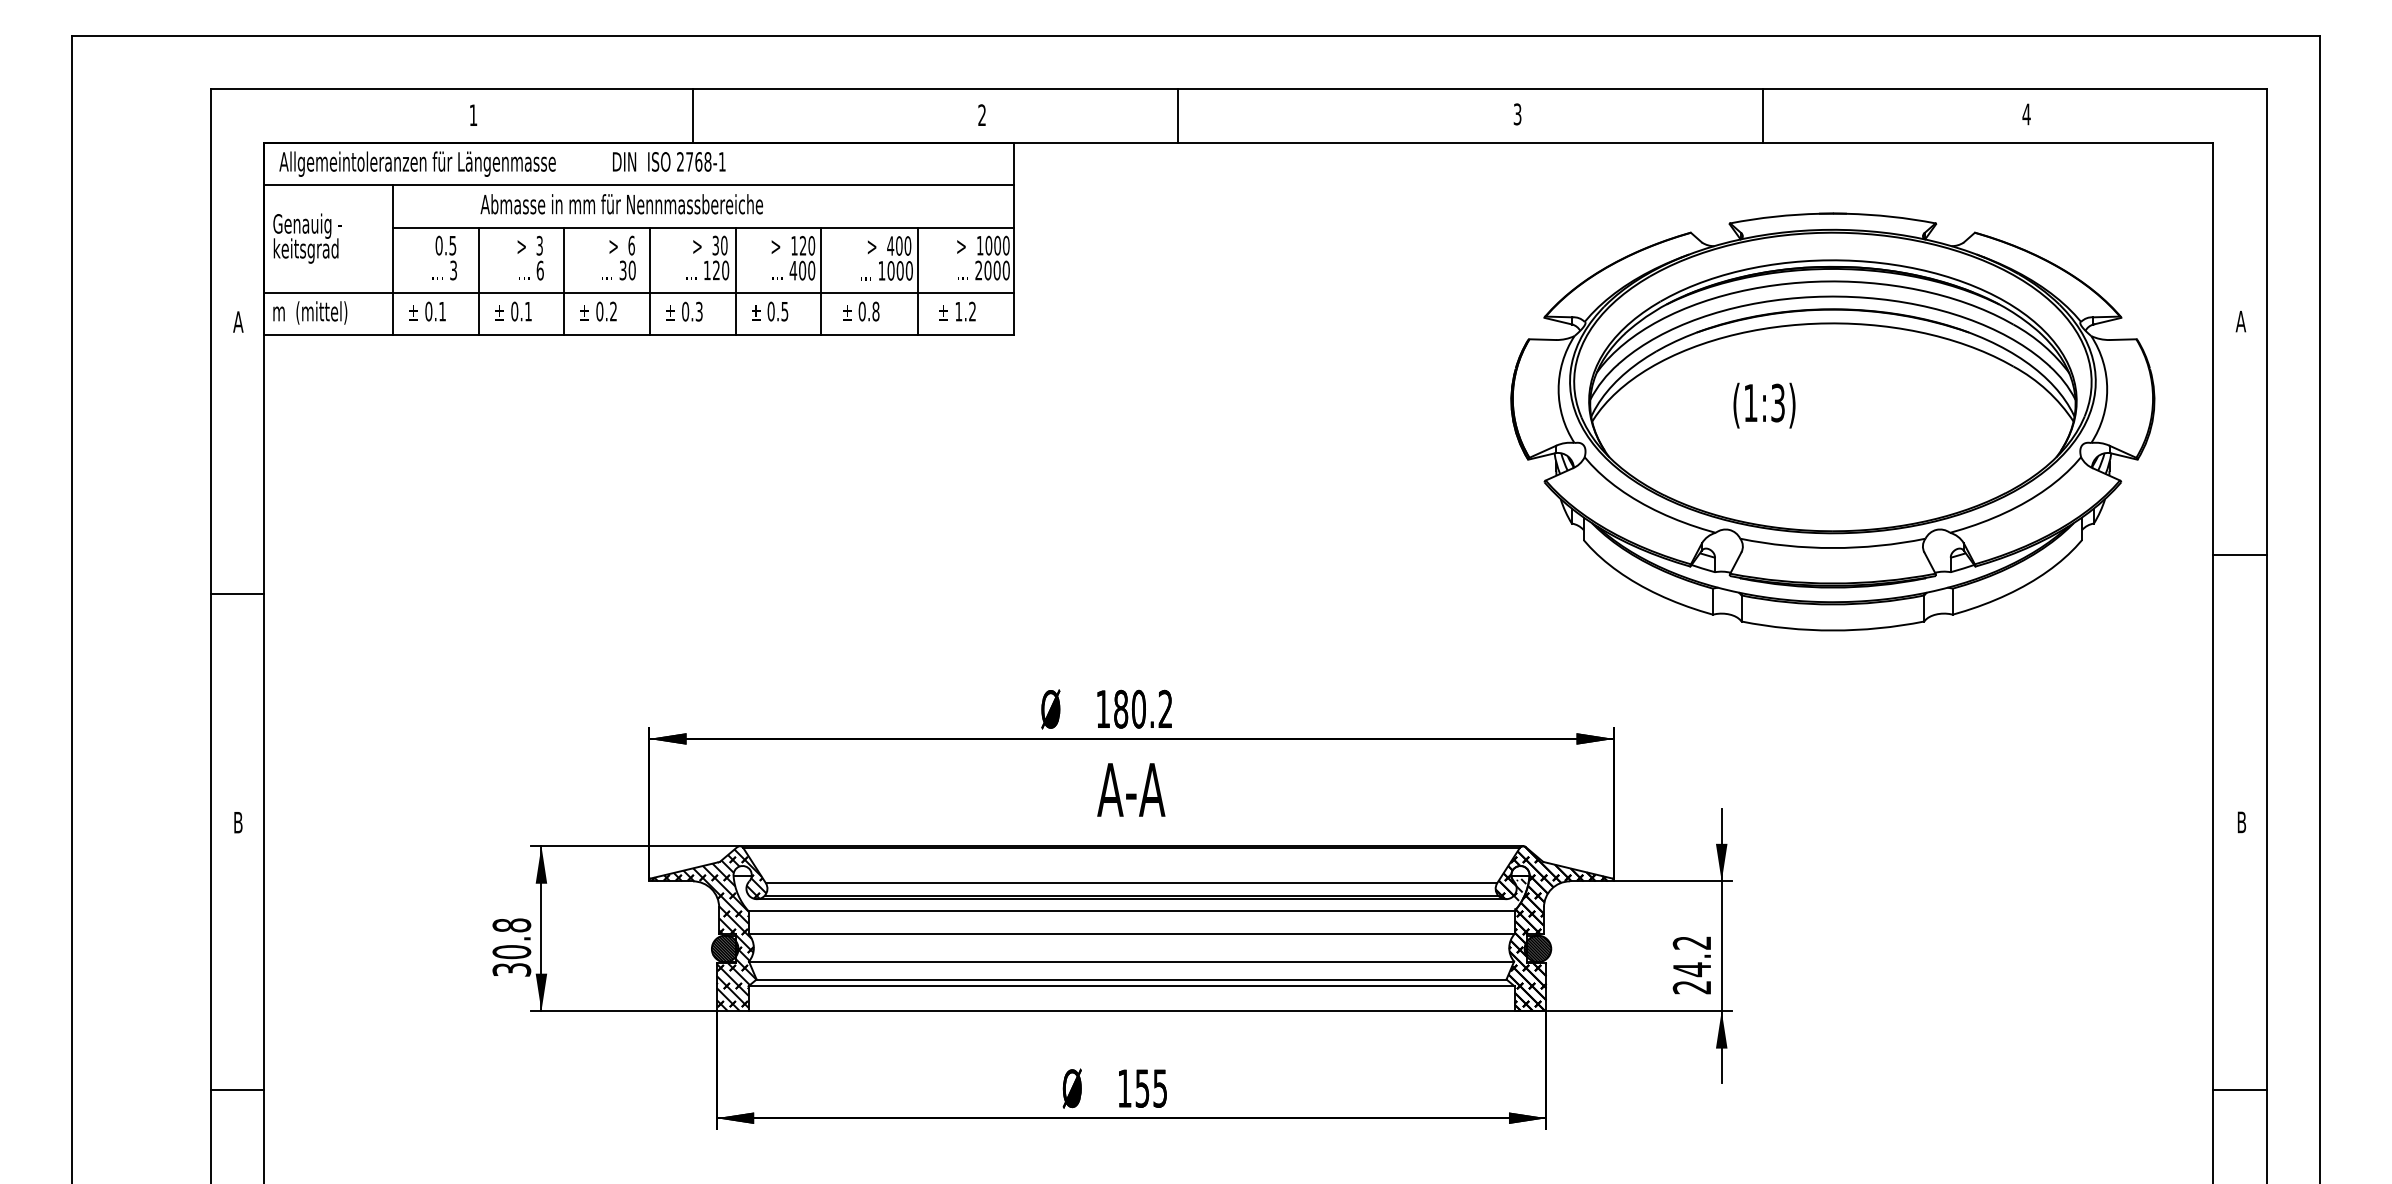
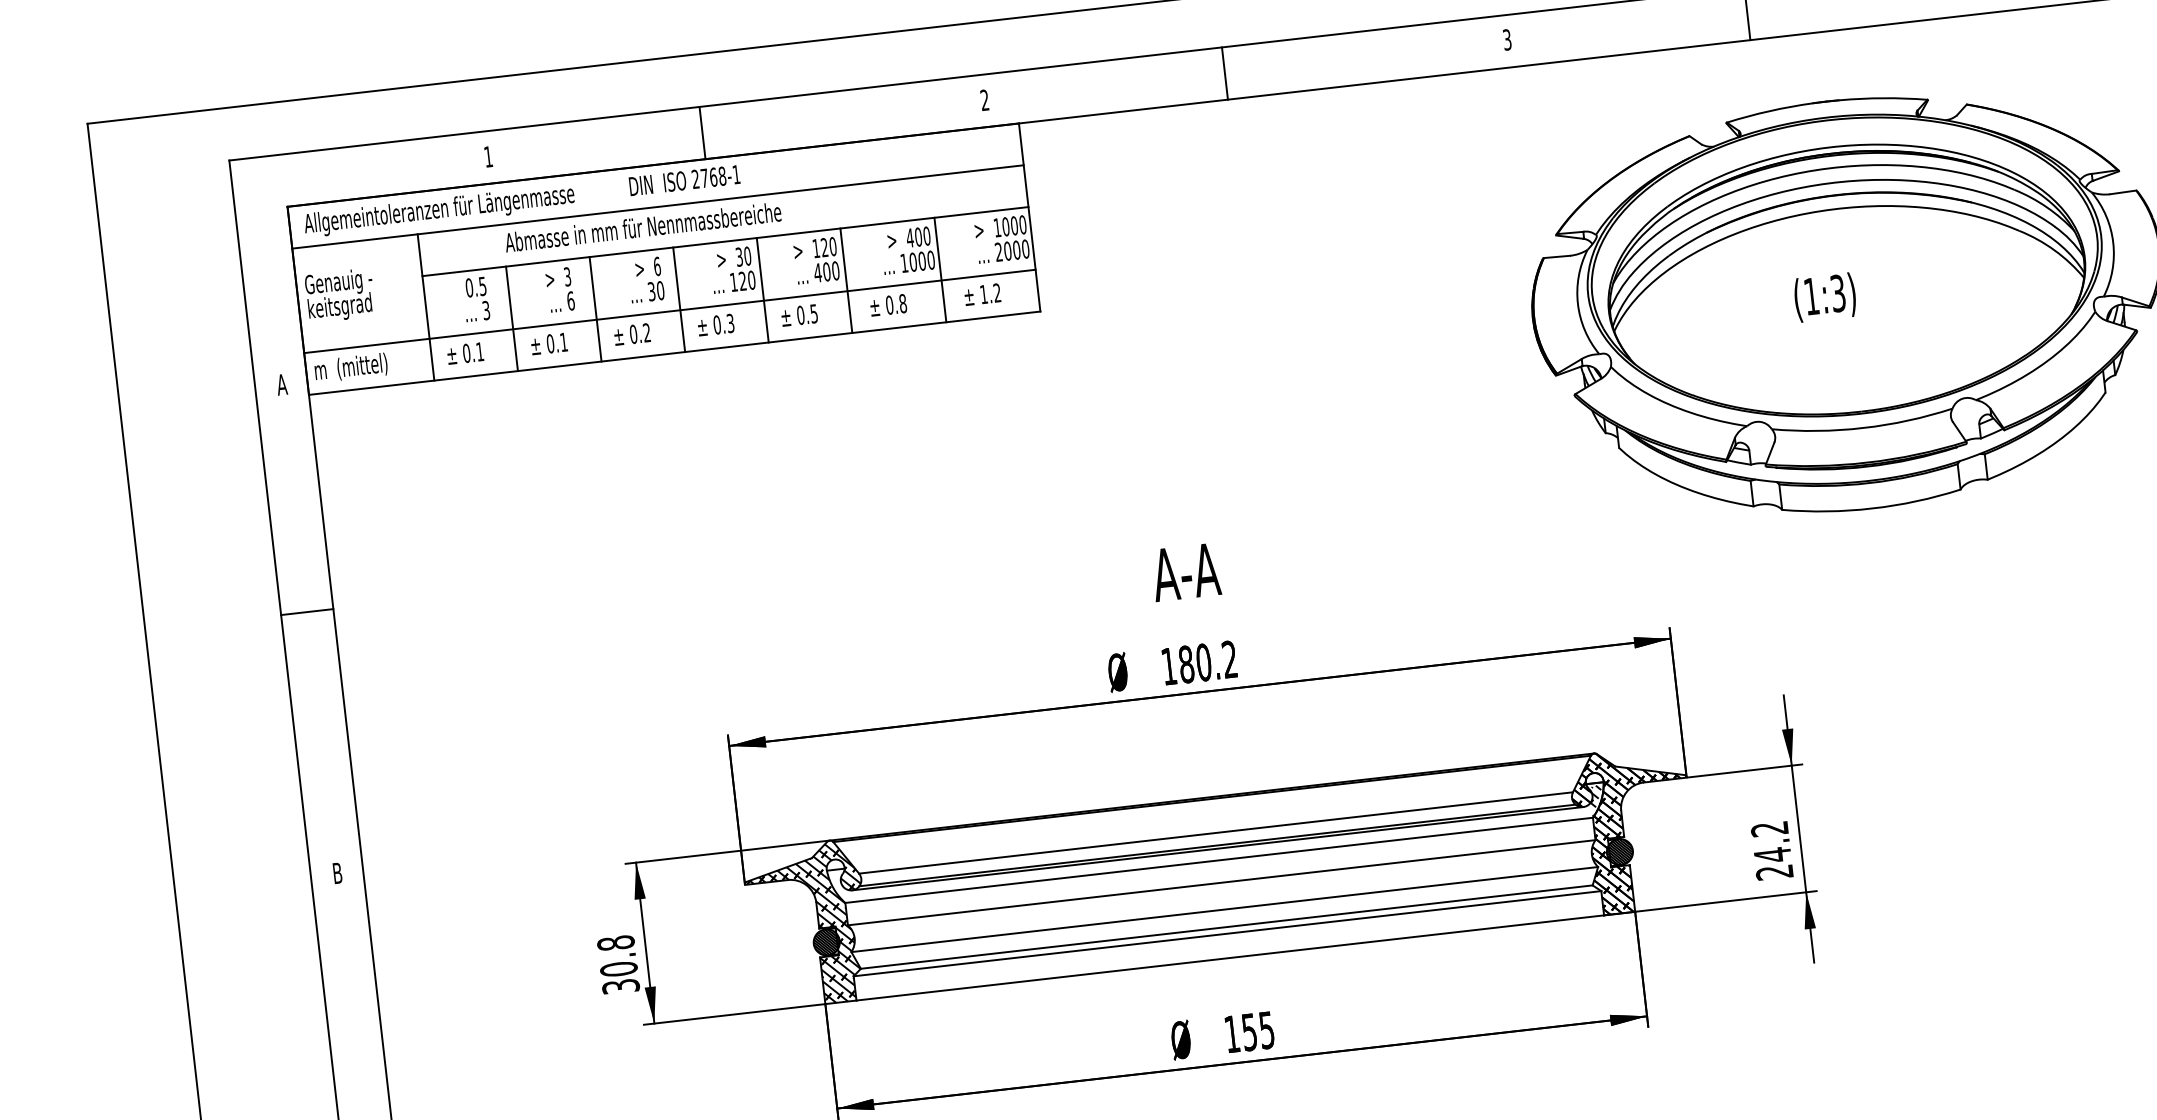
line: (1178, 115) -> (1225, 73), moved
text: (1764, 405) -> (1825, 297), moved
line: (237, 593) -> (307, 611), moved
text: (1131, 789) -> (1186, 571), moved

